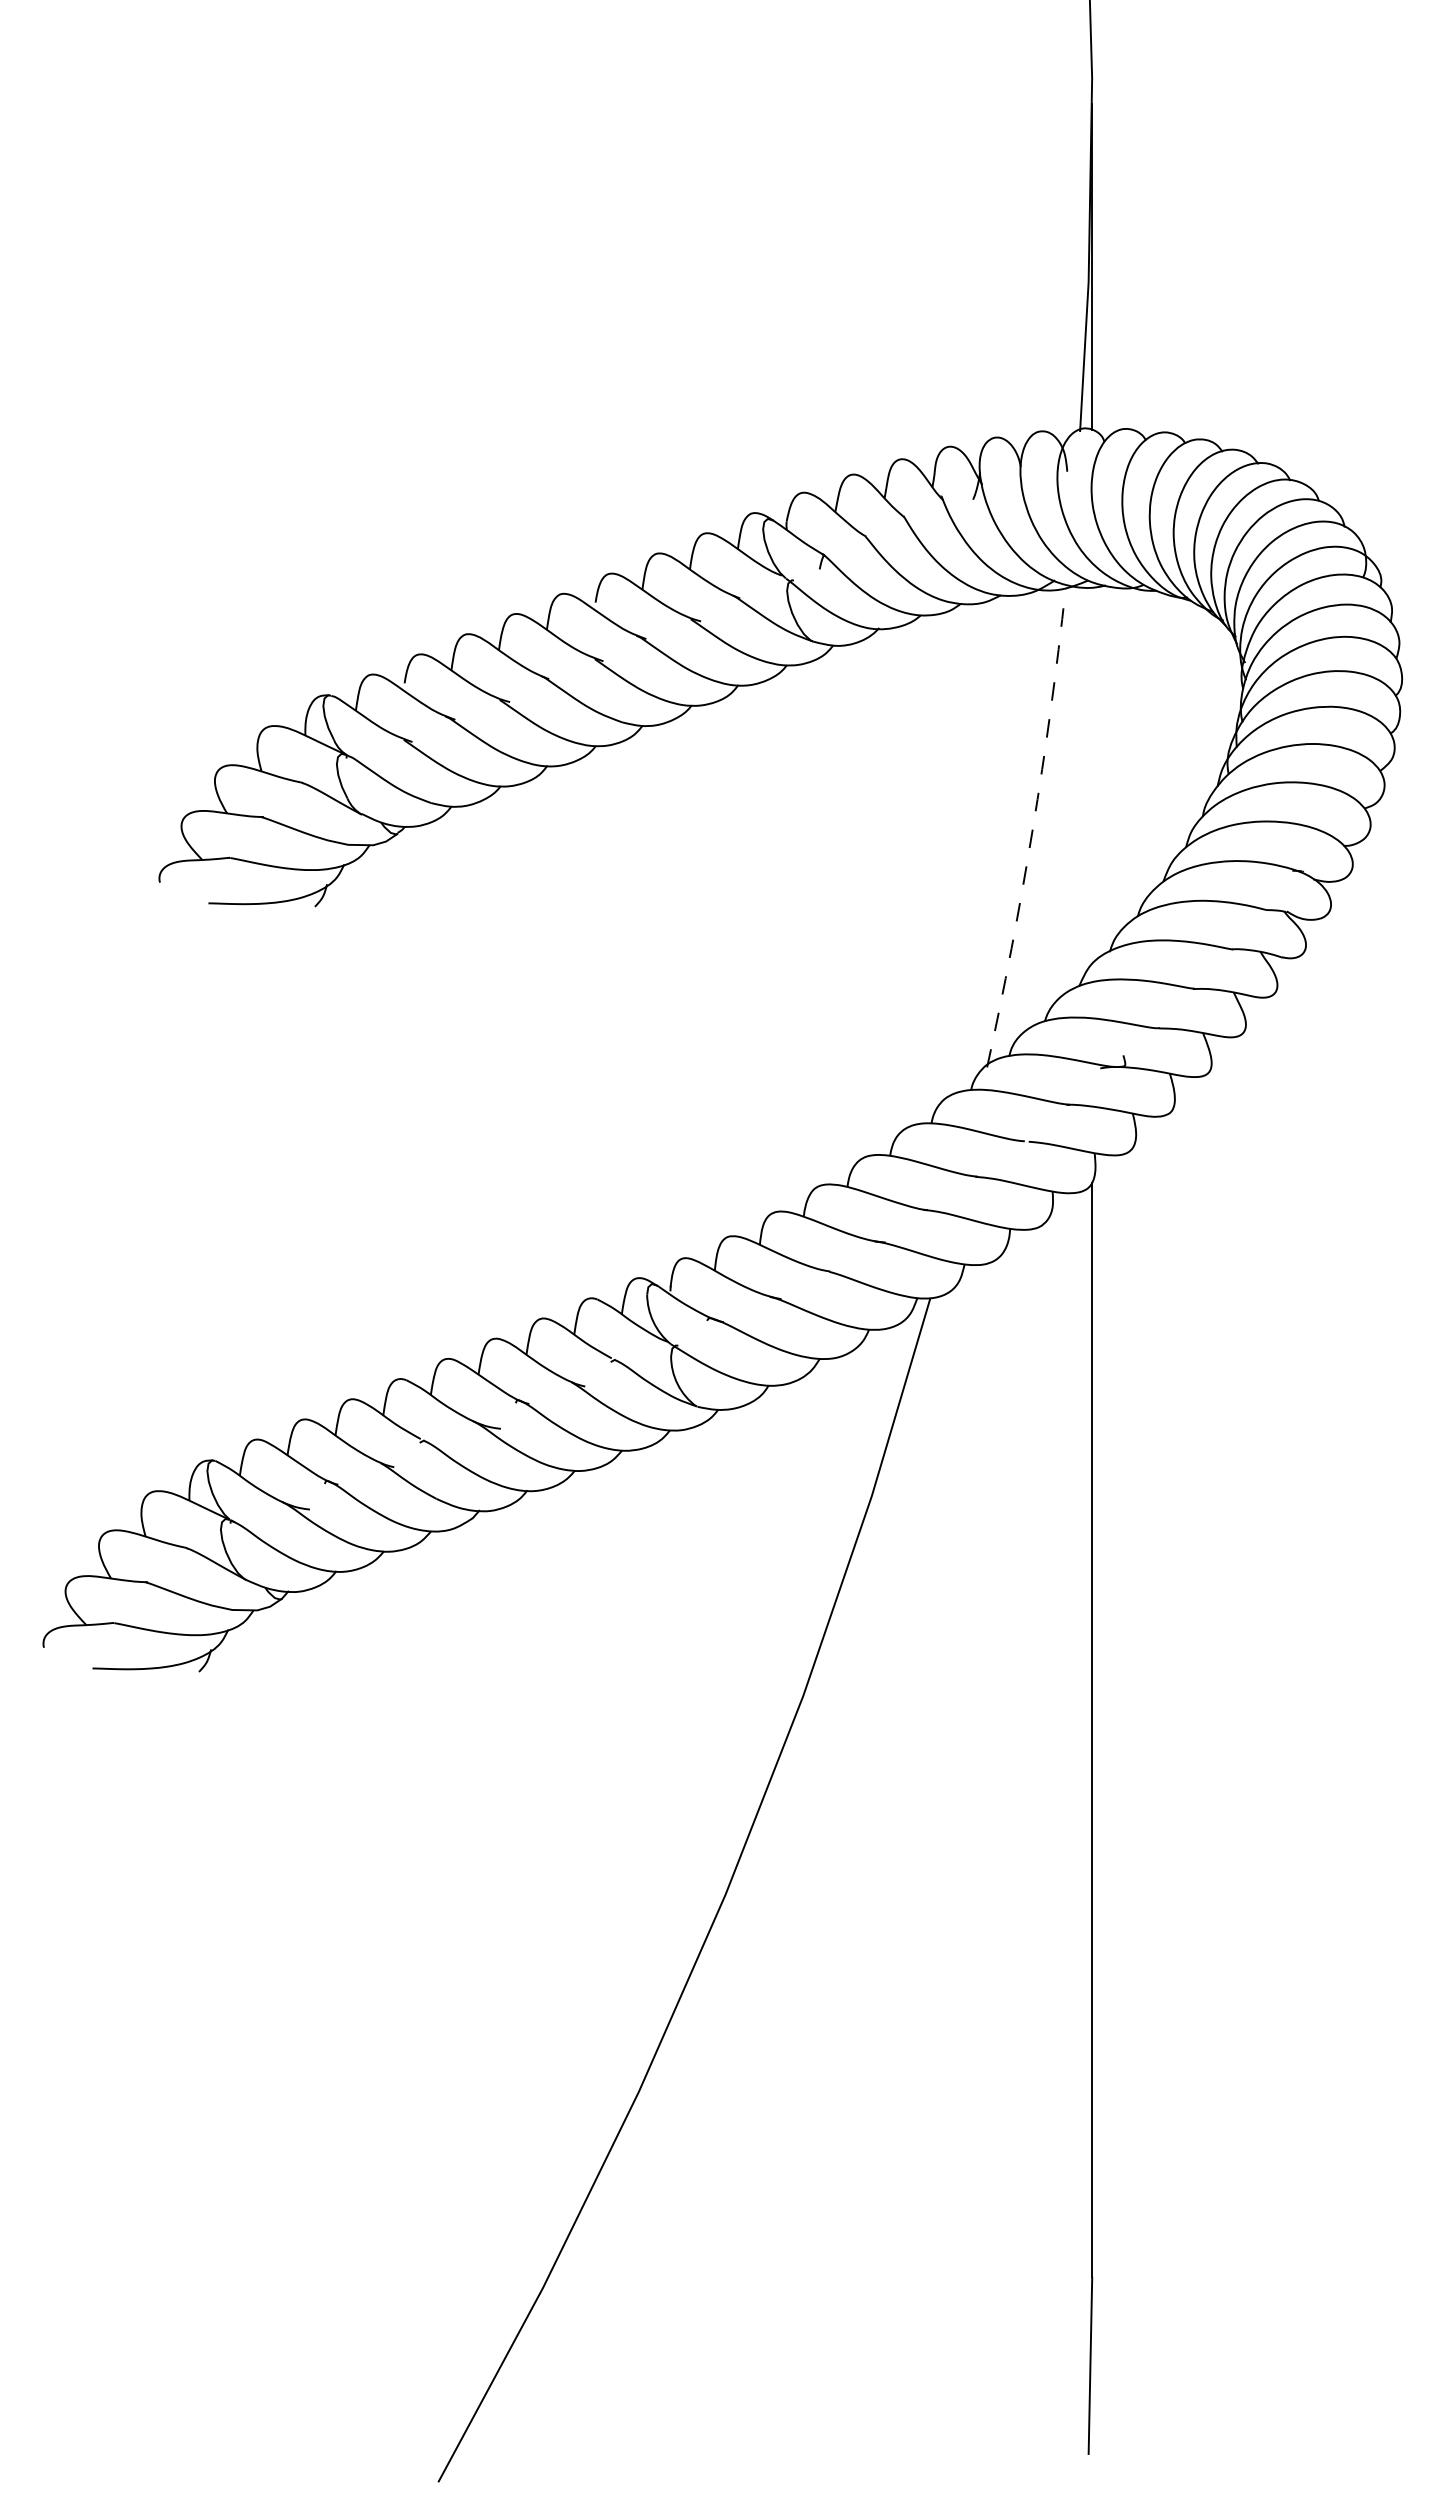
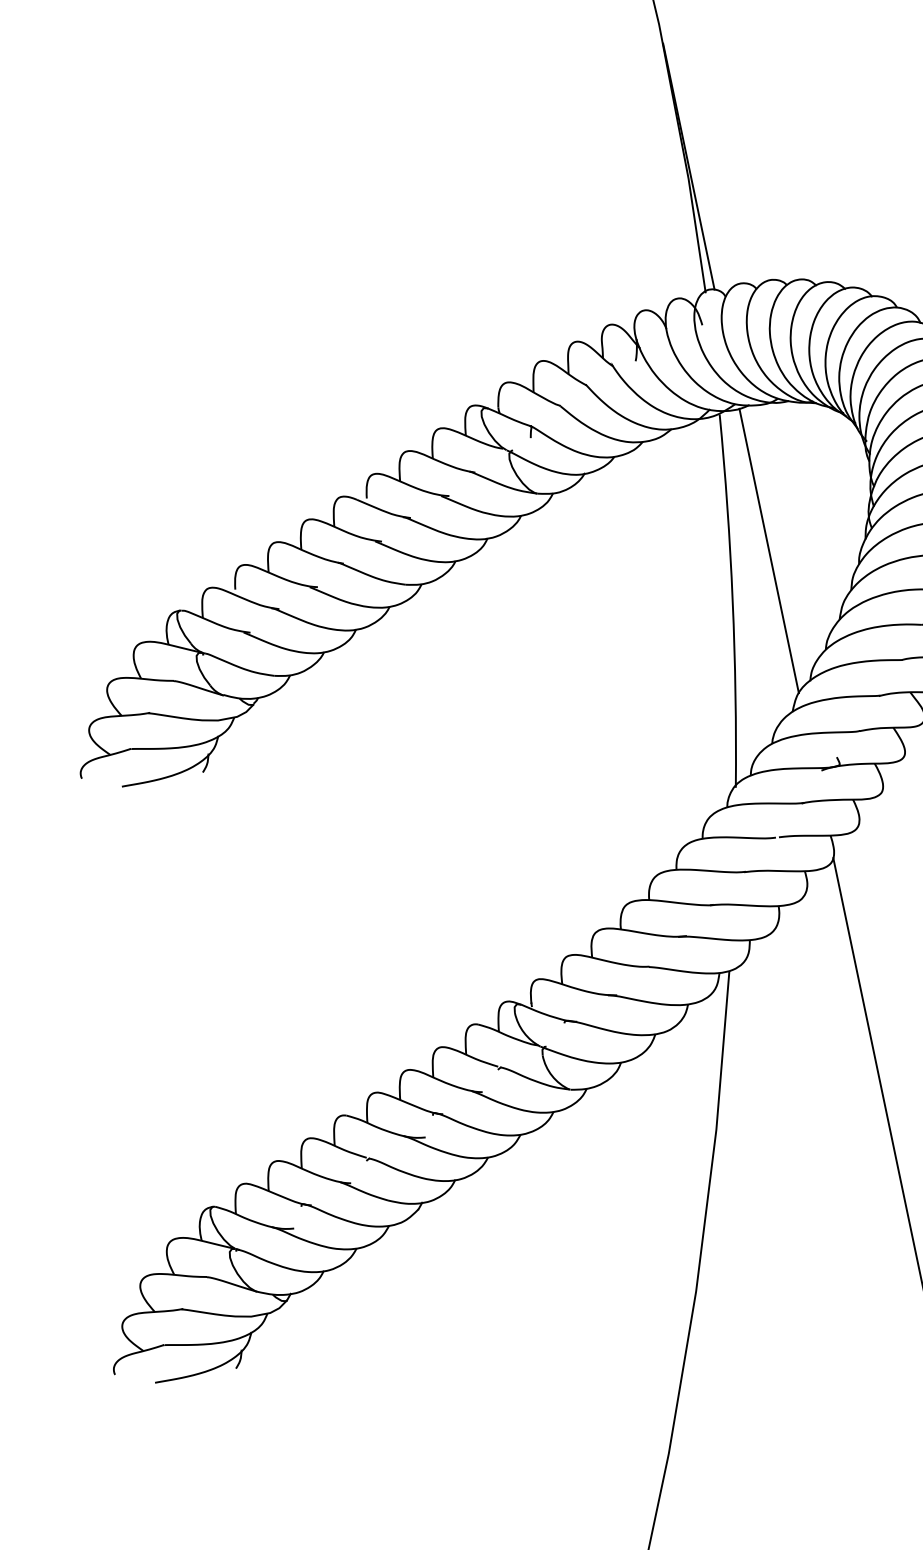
line: (1092, 775) -> (769, 550), added
arc: (1032, 829) -> (732, 600), dashed -> solid

